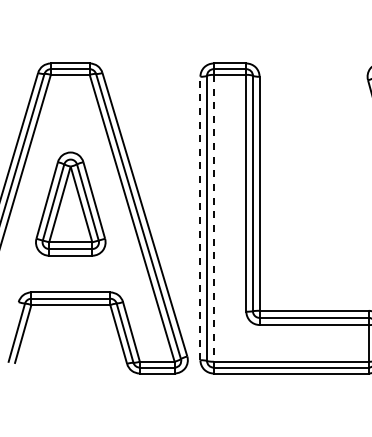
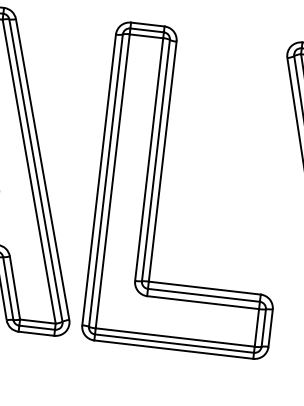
line: (200, 218) -> (99, 179), dashed -> solid
line: (213, 218) -> (112, 181), dashed -> solid

